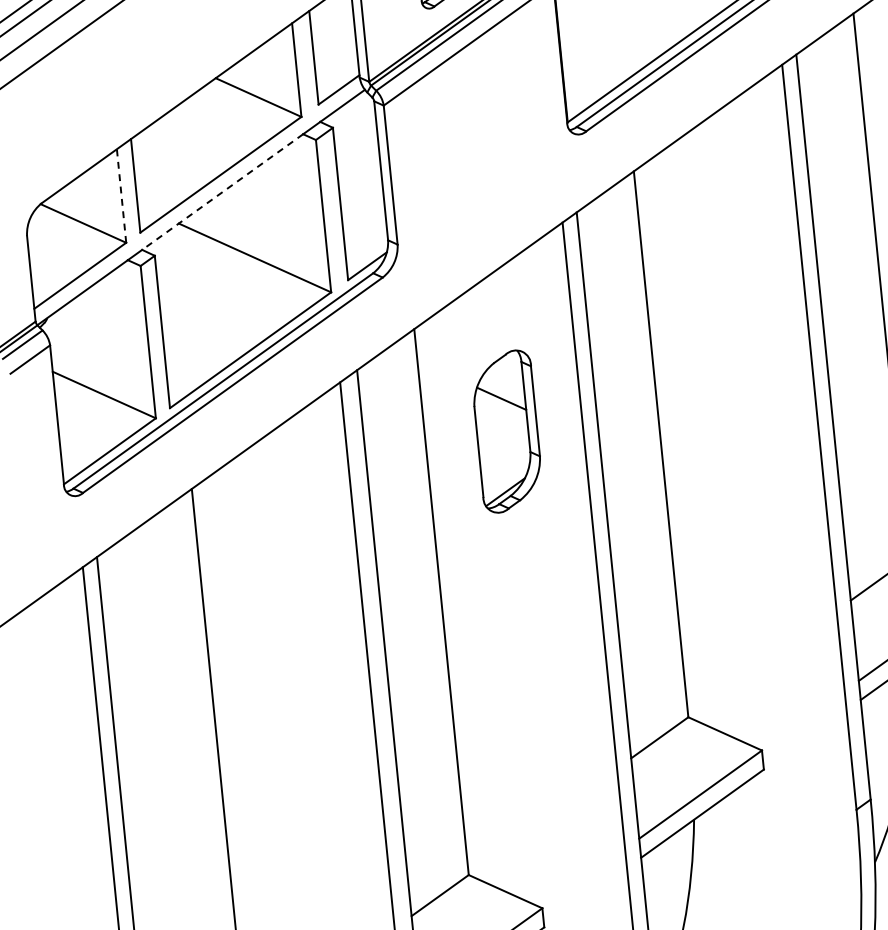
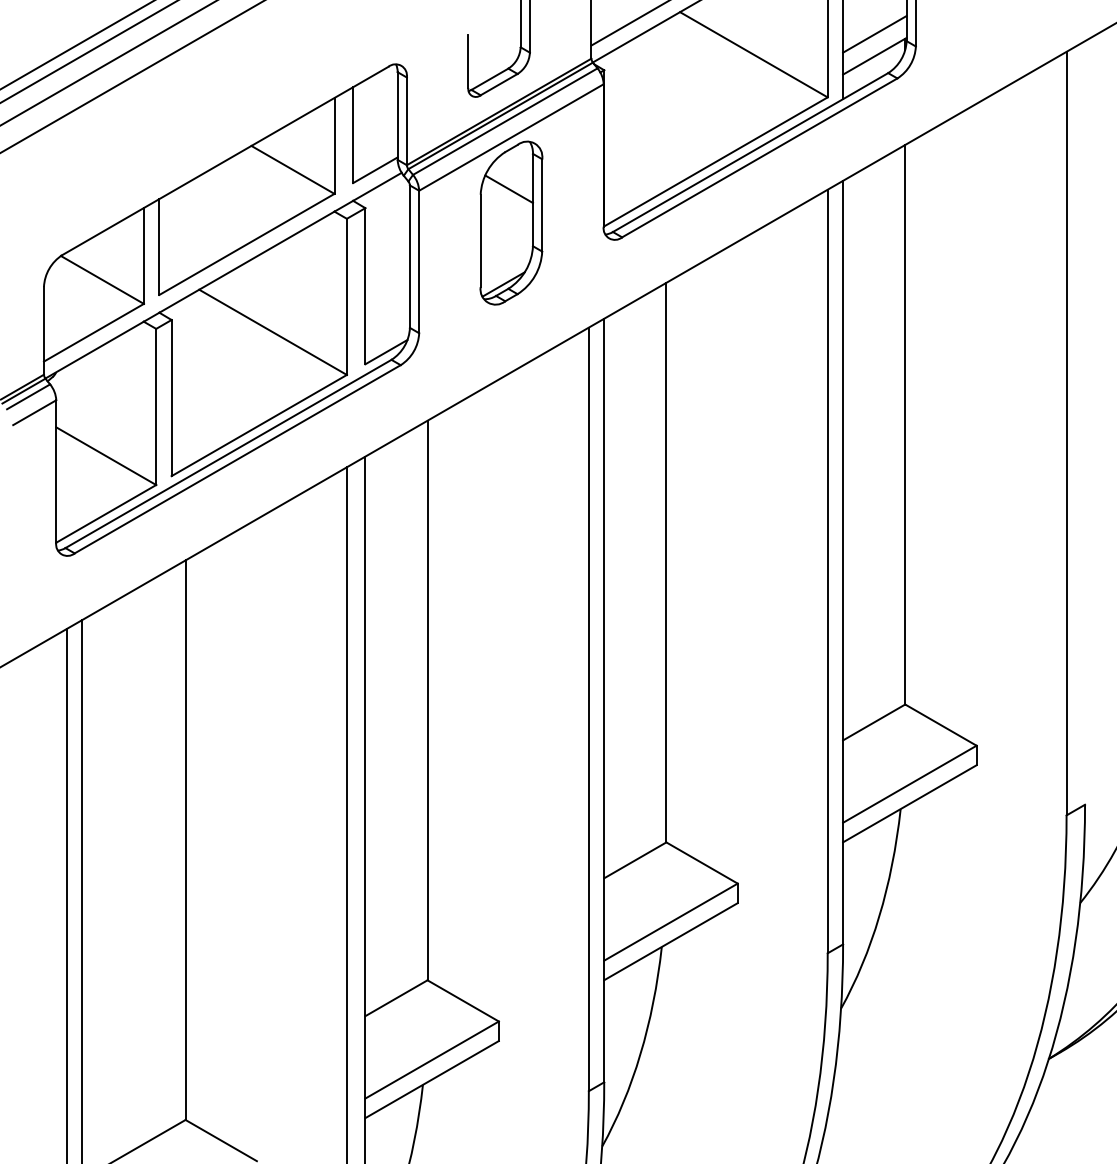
line: (222, 192) -> (246, 262), dashed -> solid
line: (121, 195) -> (143, 255), dashed -> solid
part: (507, 430) -> (511, 222), moved

